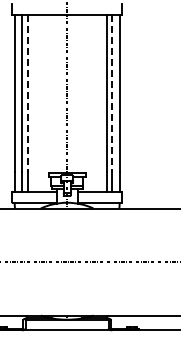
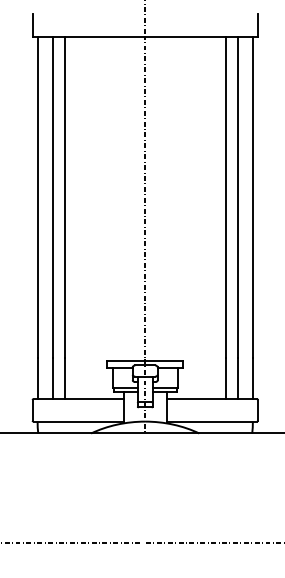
line: (27, 94) -> (63, 199), dashed -> solid
line: (112, 94) -> (238, 199), dashed -> solid

